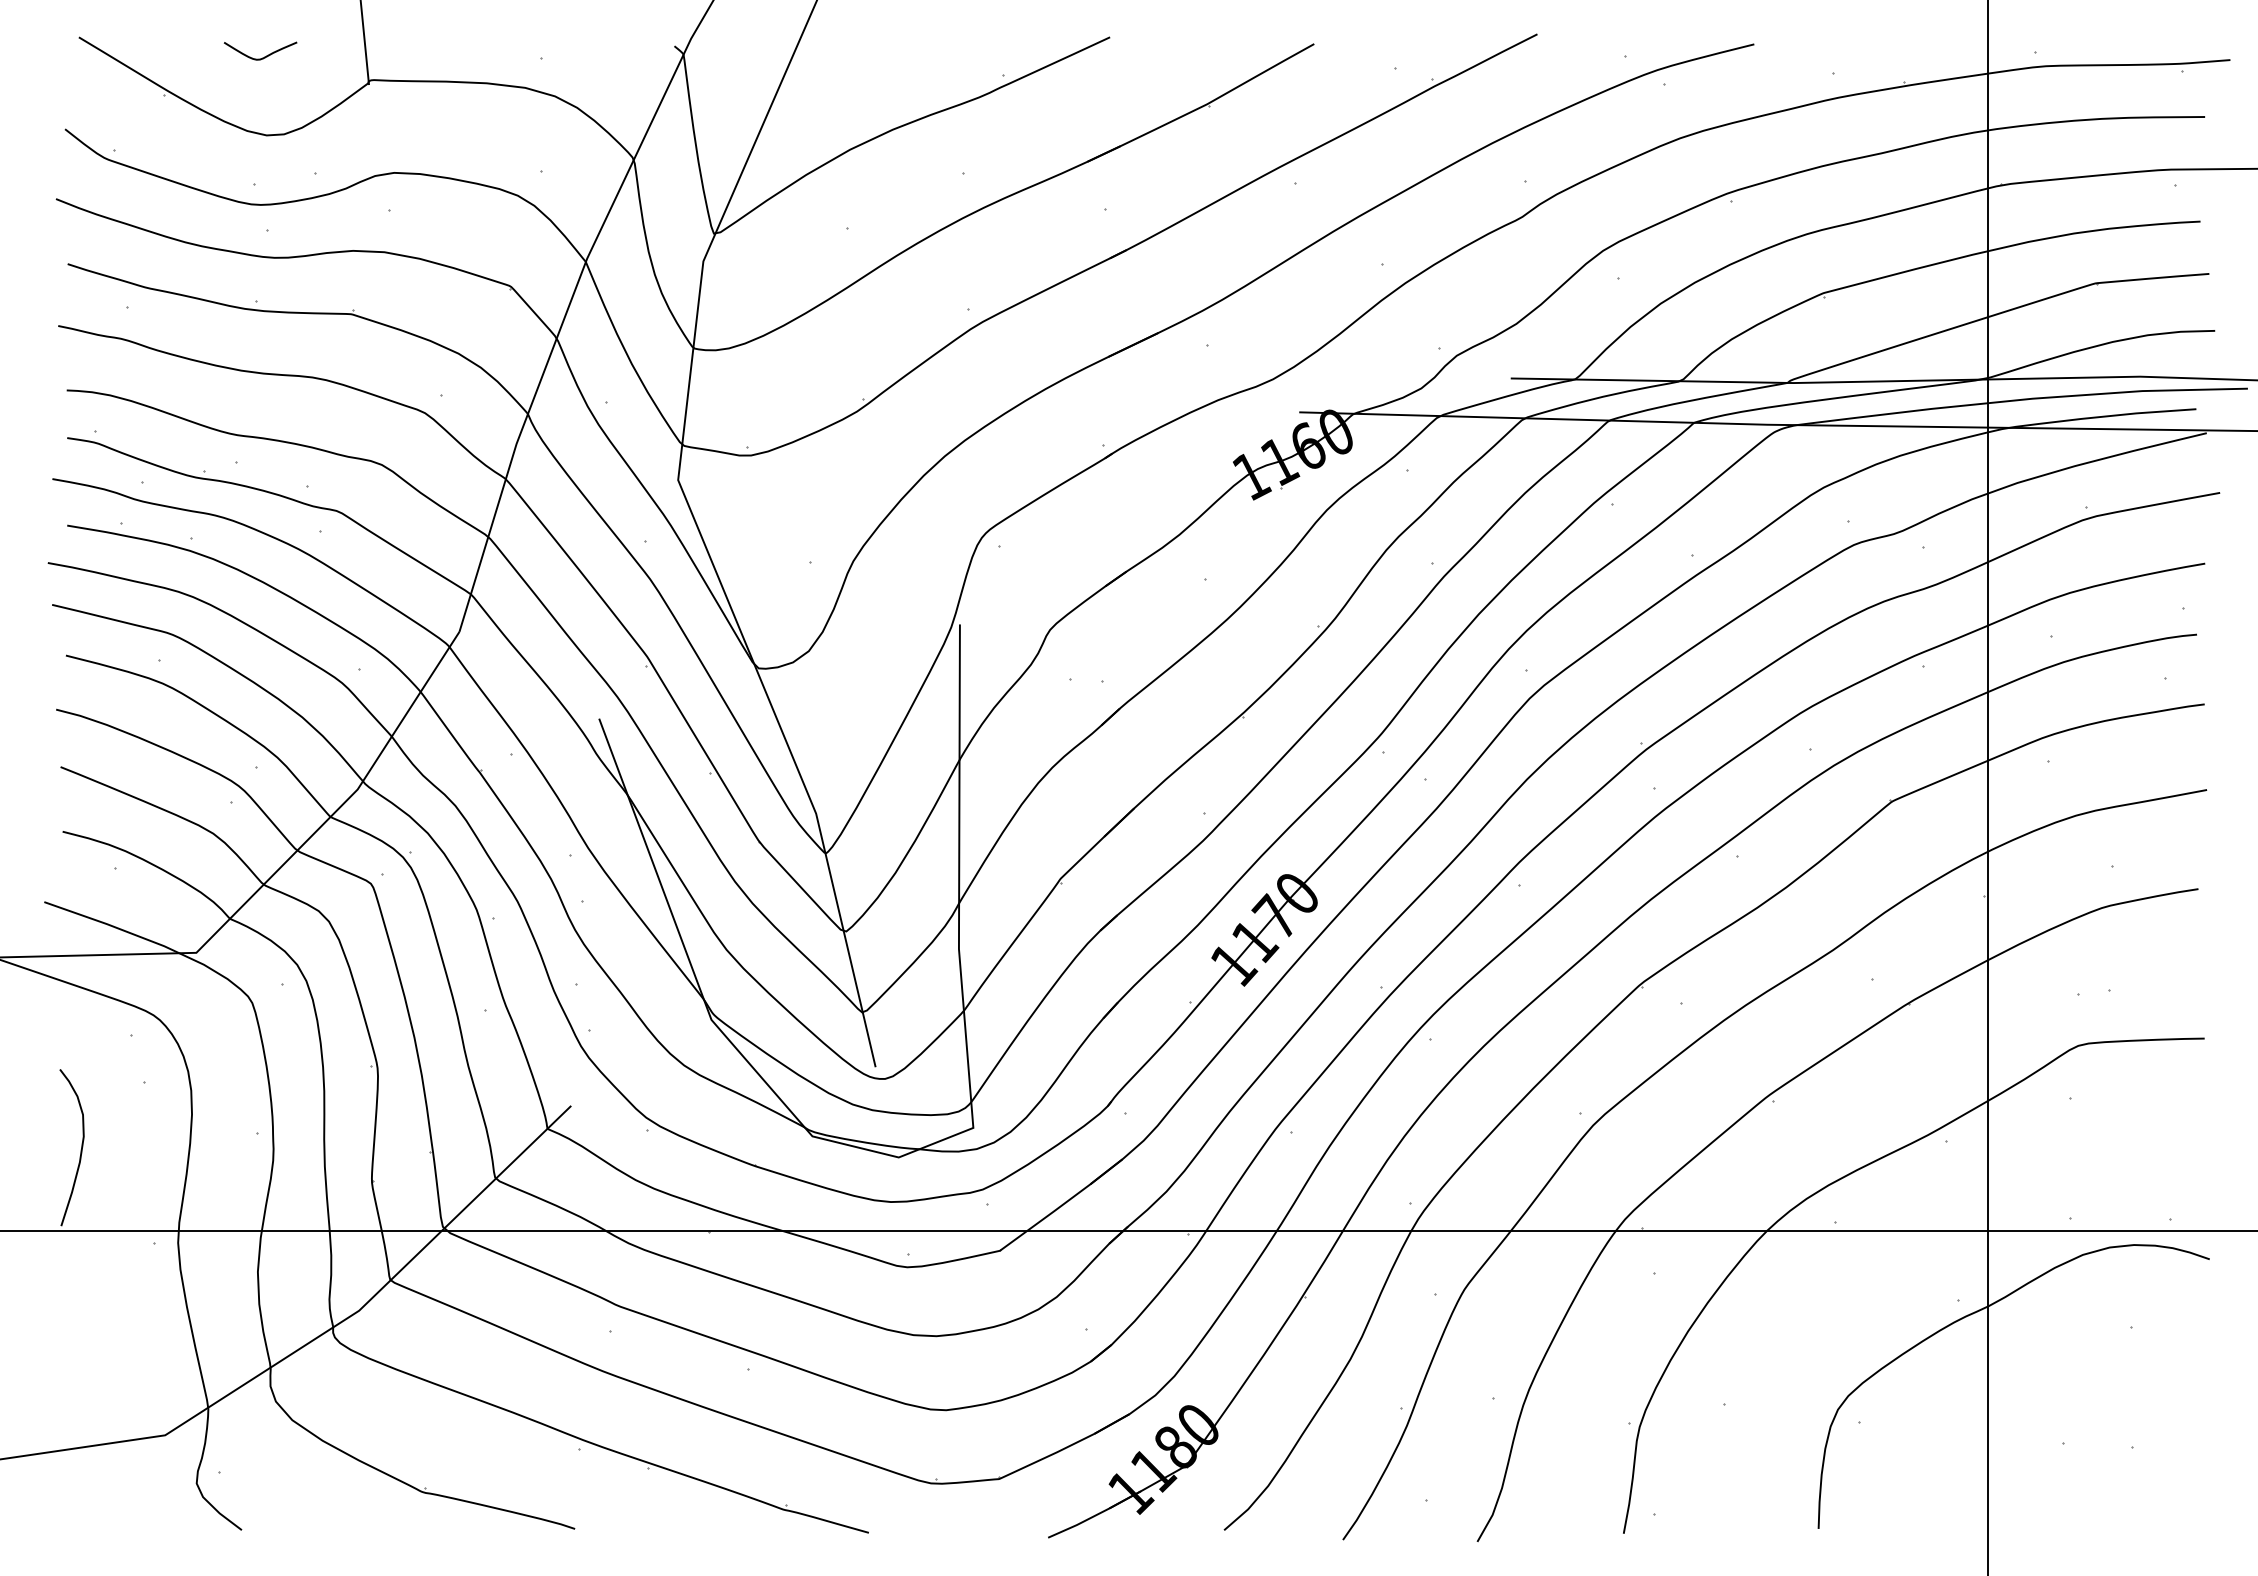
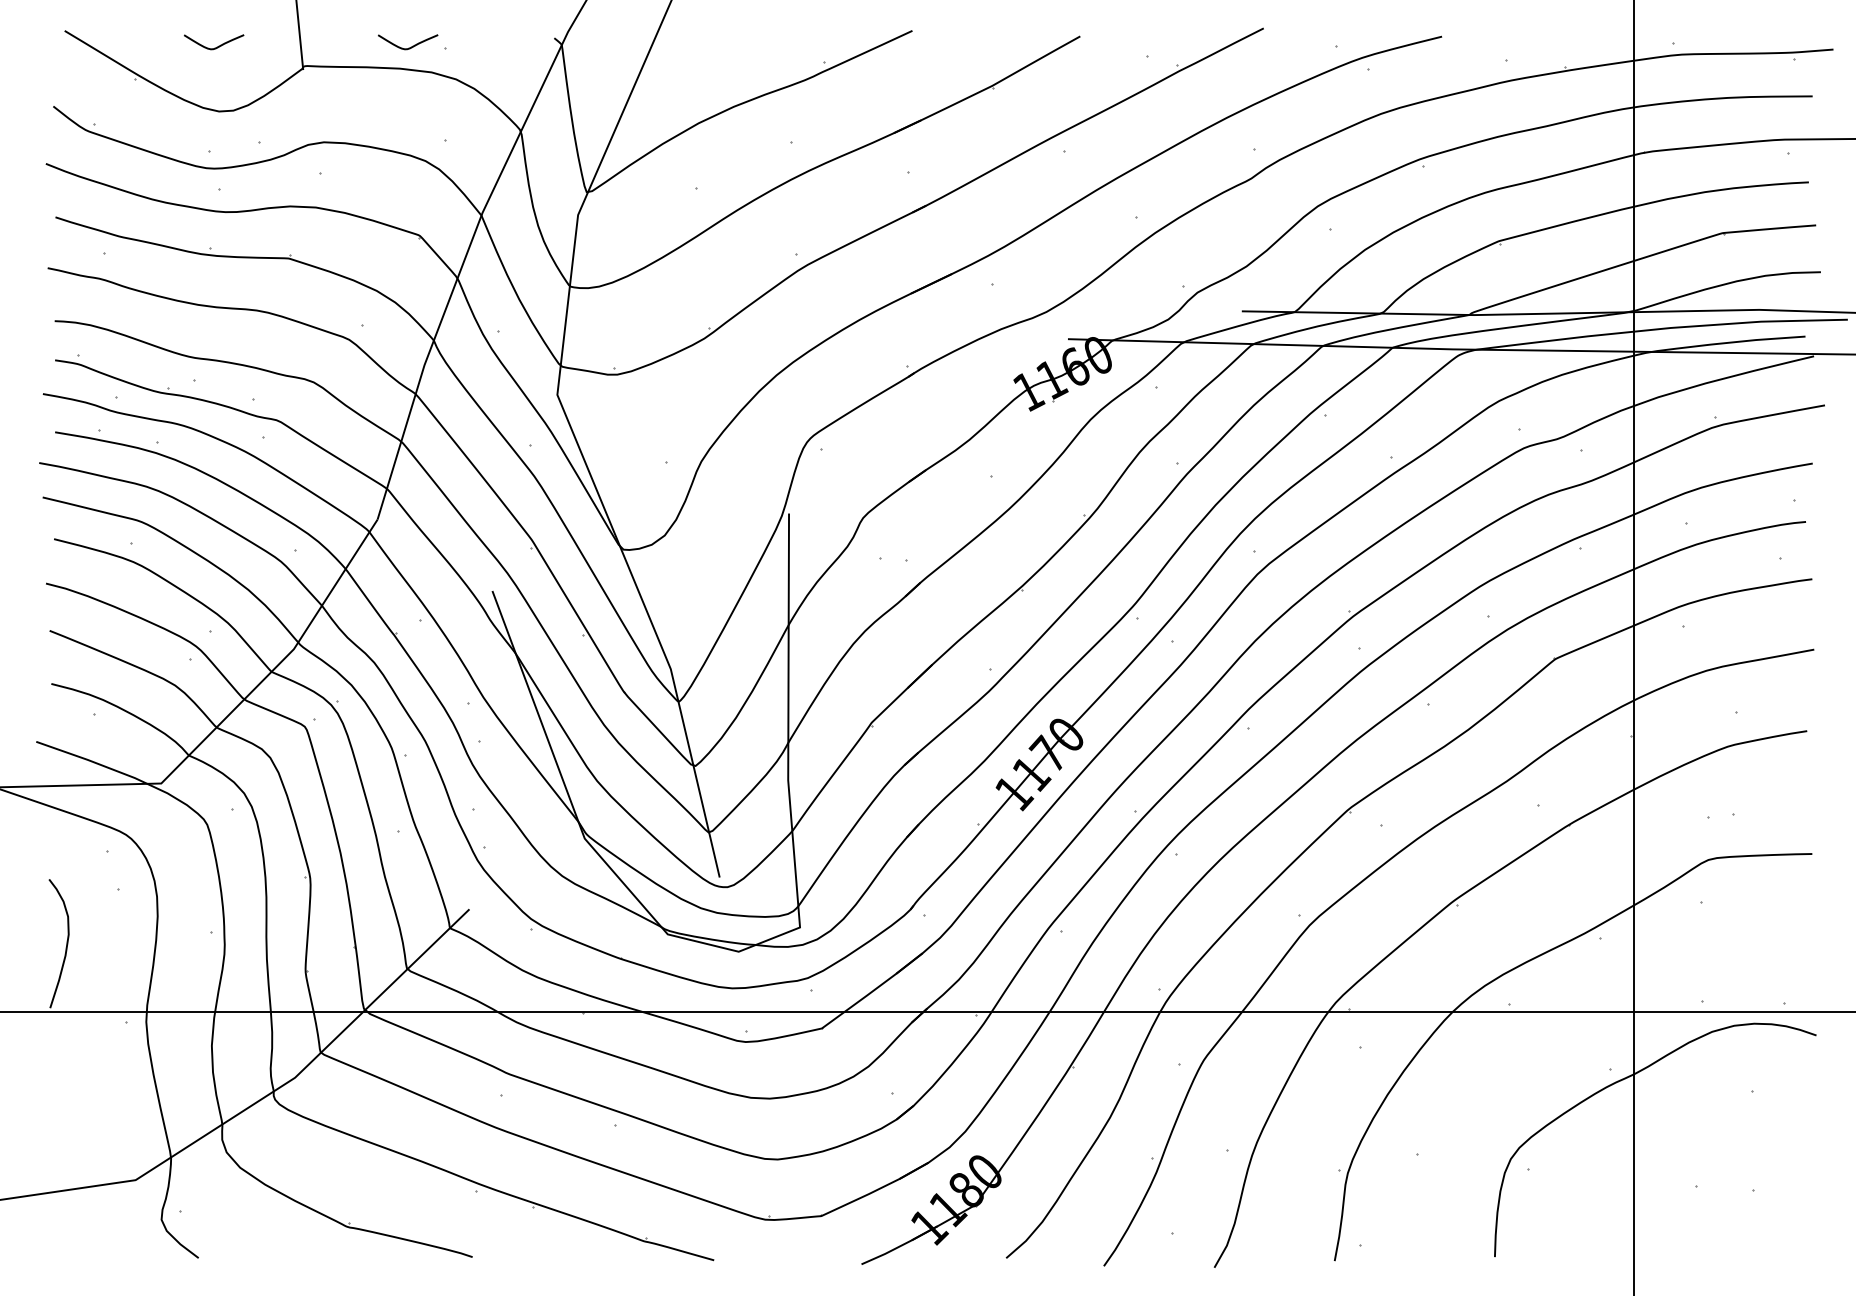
curve: (500, 56) -> (411, 46), added

